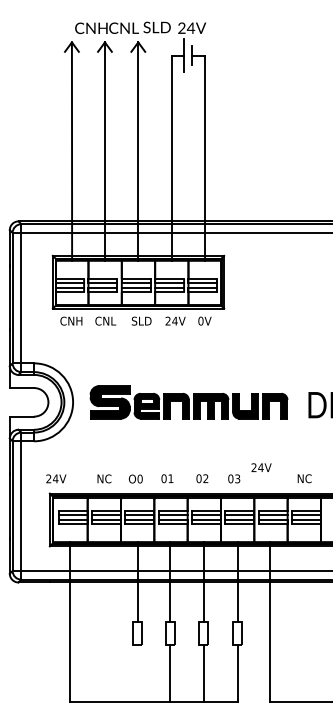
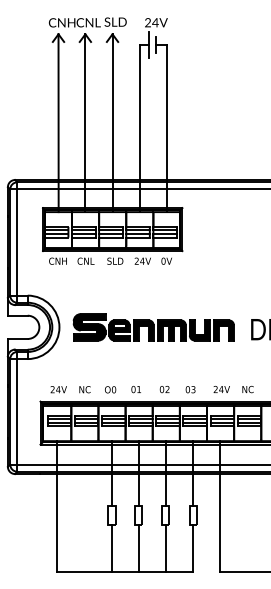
text: (122, 27) -> (87, 22), moved
text: (261, 467) -> (221, 389), moved
text: (56, 478) -> (58, 389), moved
line: (137, 673) -> (111, 548), added

